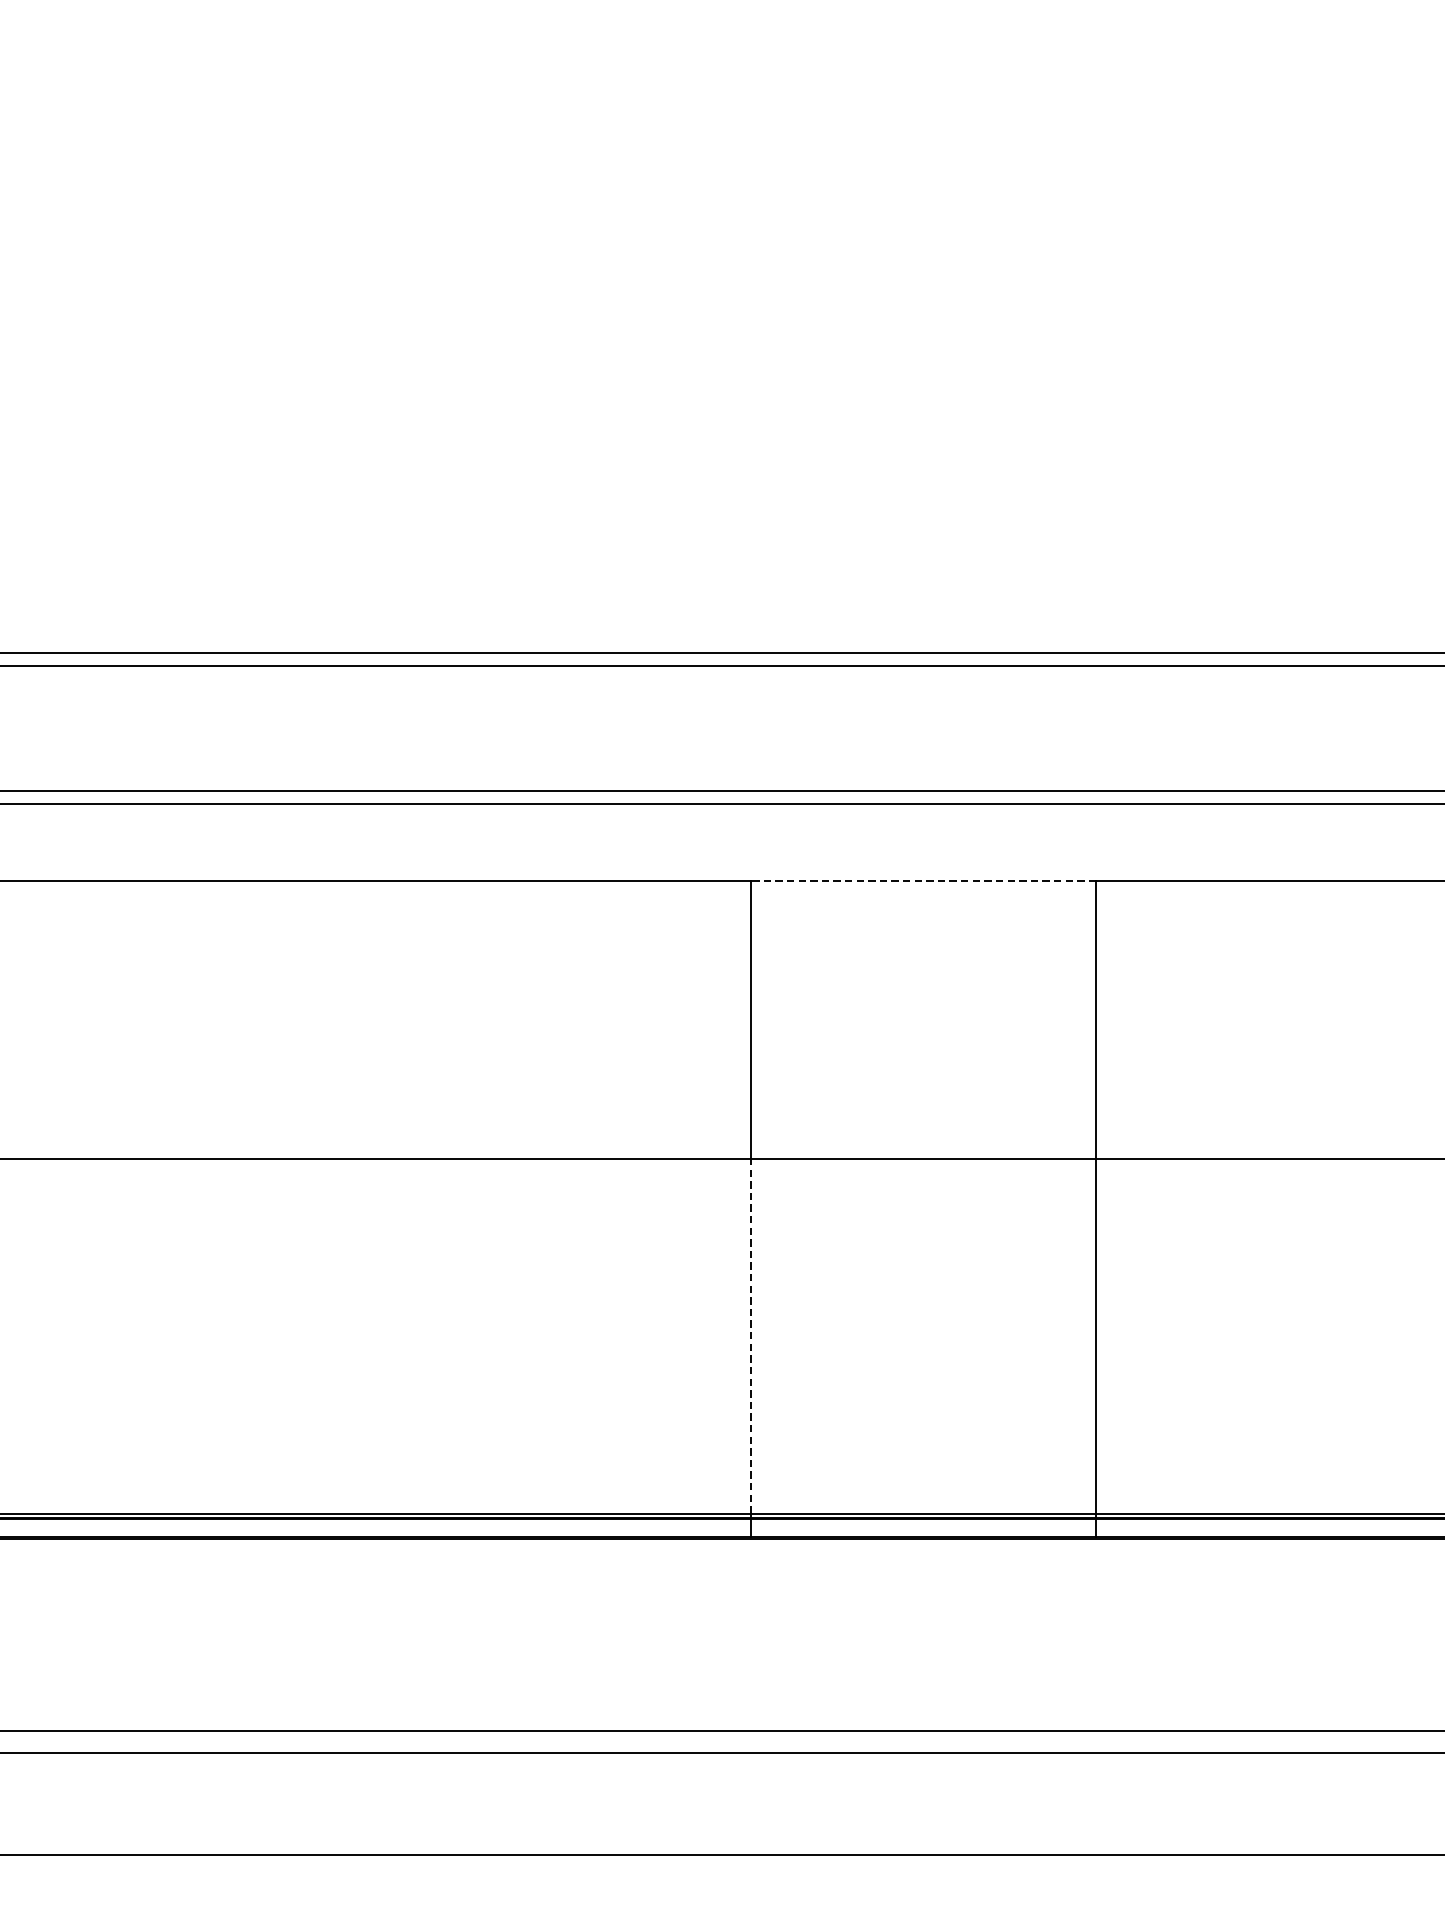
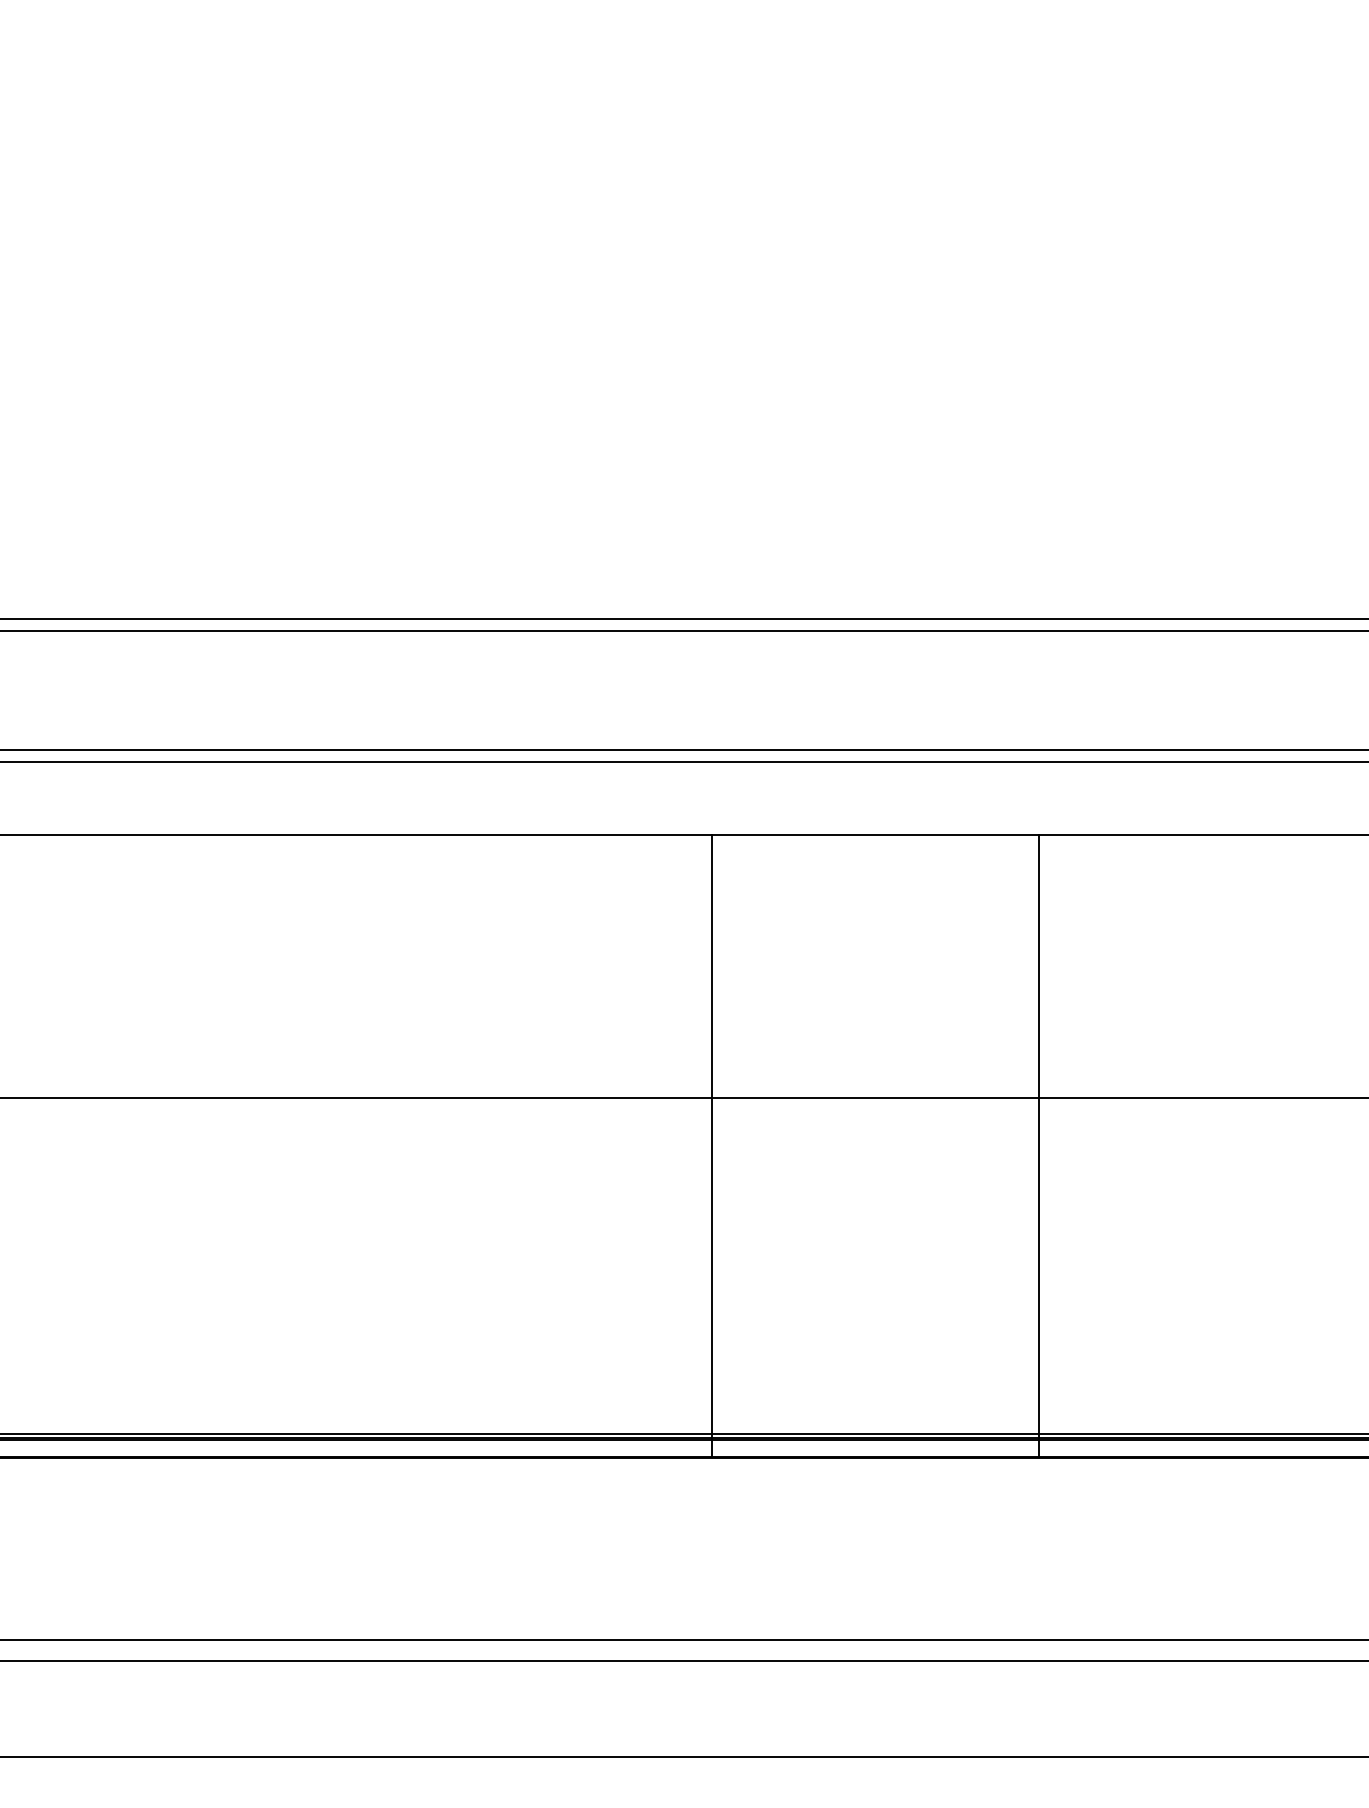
line: (923, 881) -> (874, 835), dashed -> solid
line: (750, 1336) -> (711, 1266), dashed -> solid

